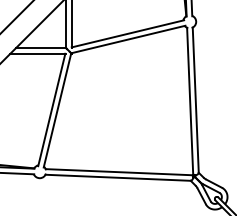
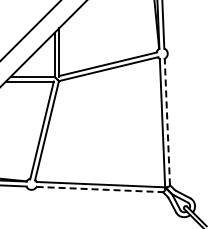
line: (195, 99) -> (167, 121), solid -> dashed
line: (118, 177) -> (100, 189), solid -> dashed

